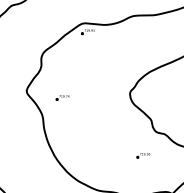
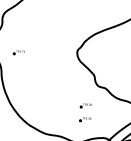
part: (143, 171) -> (85, 119), added

